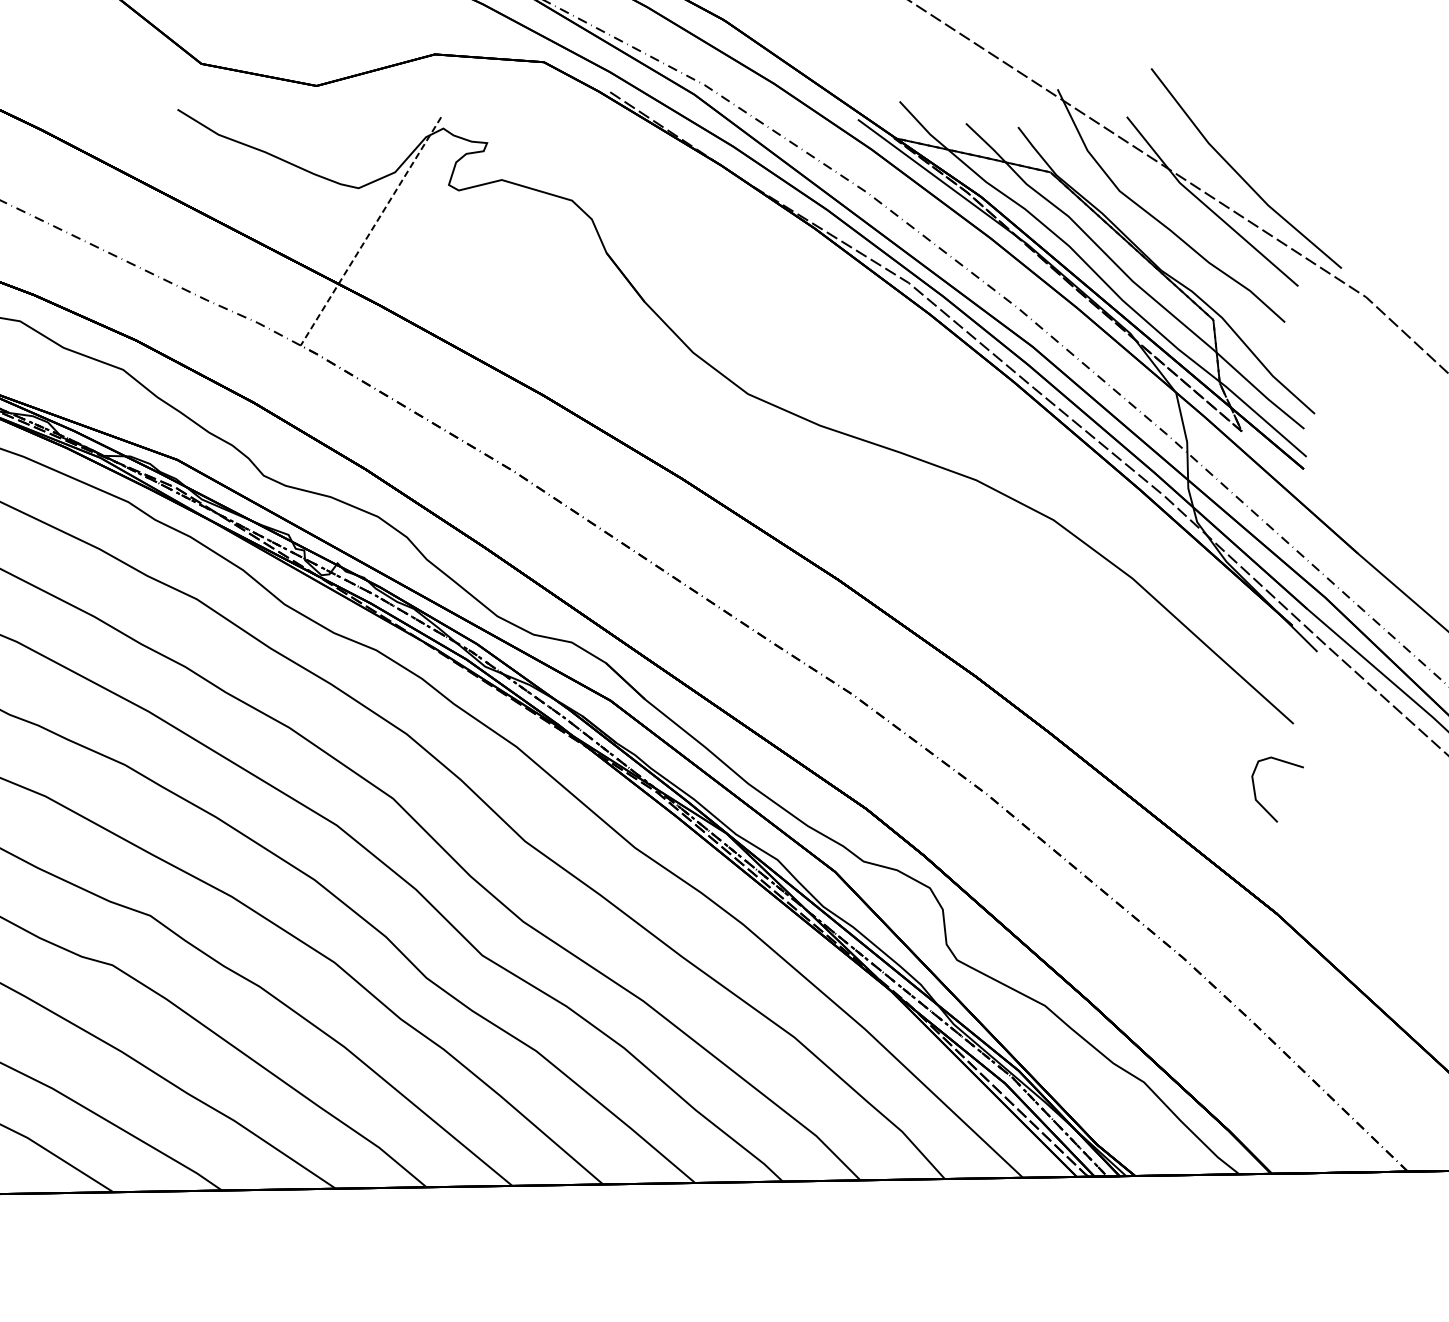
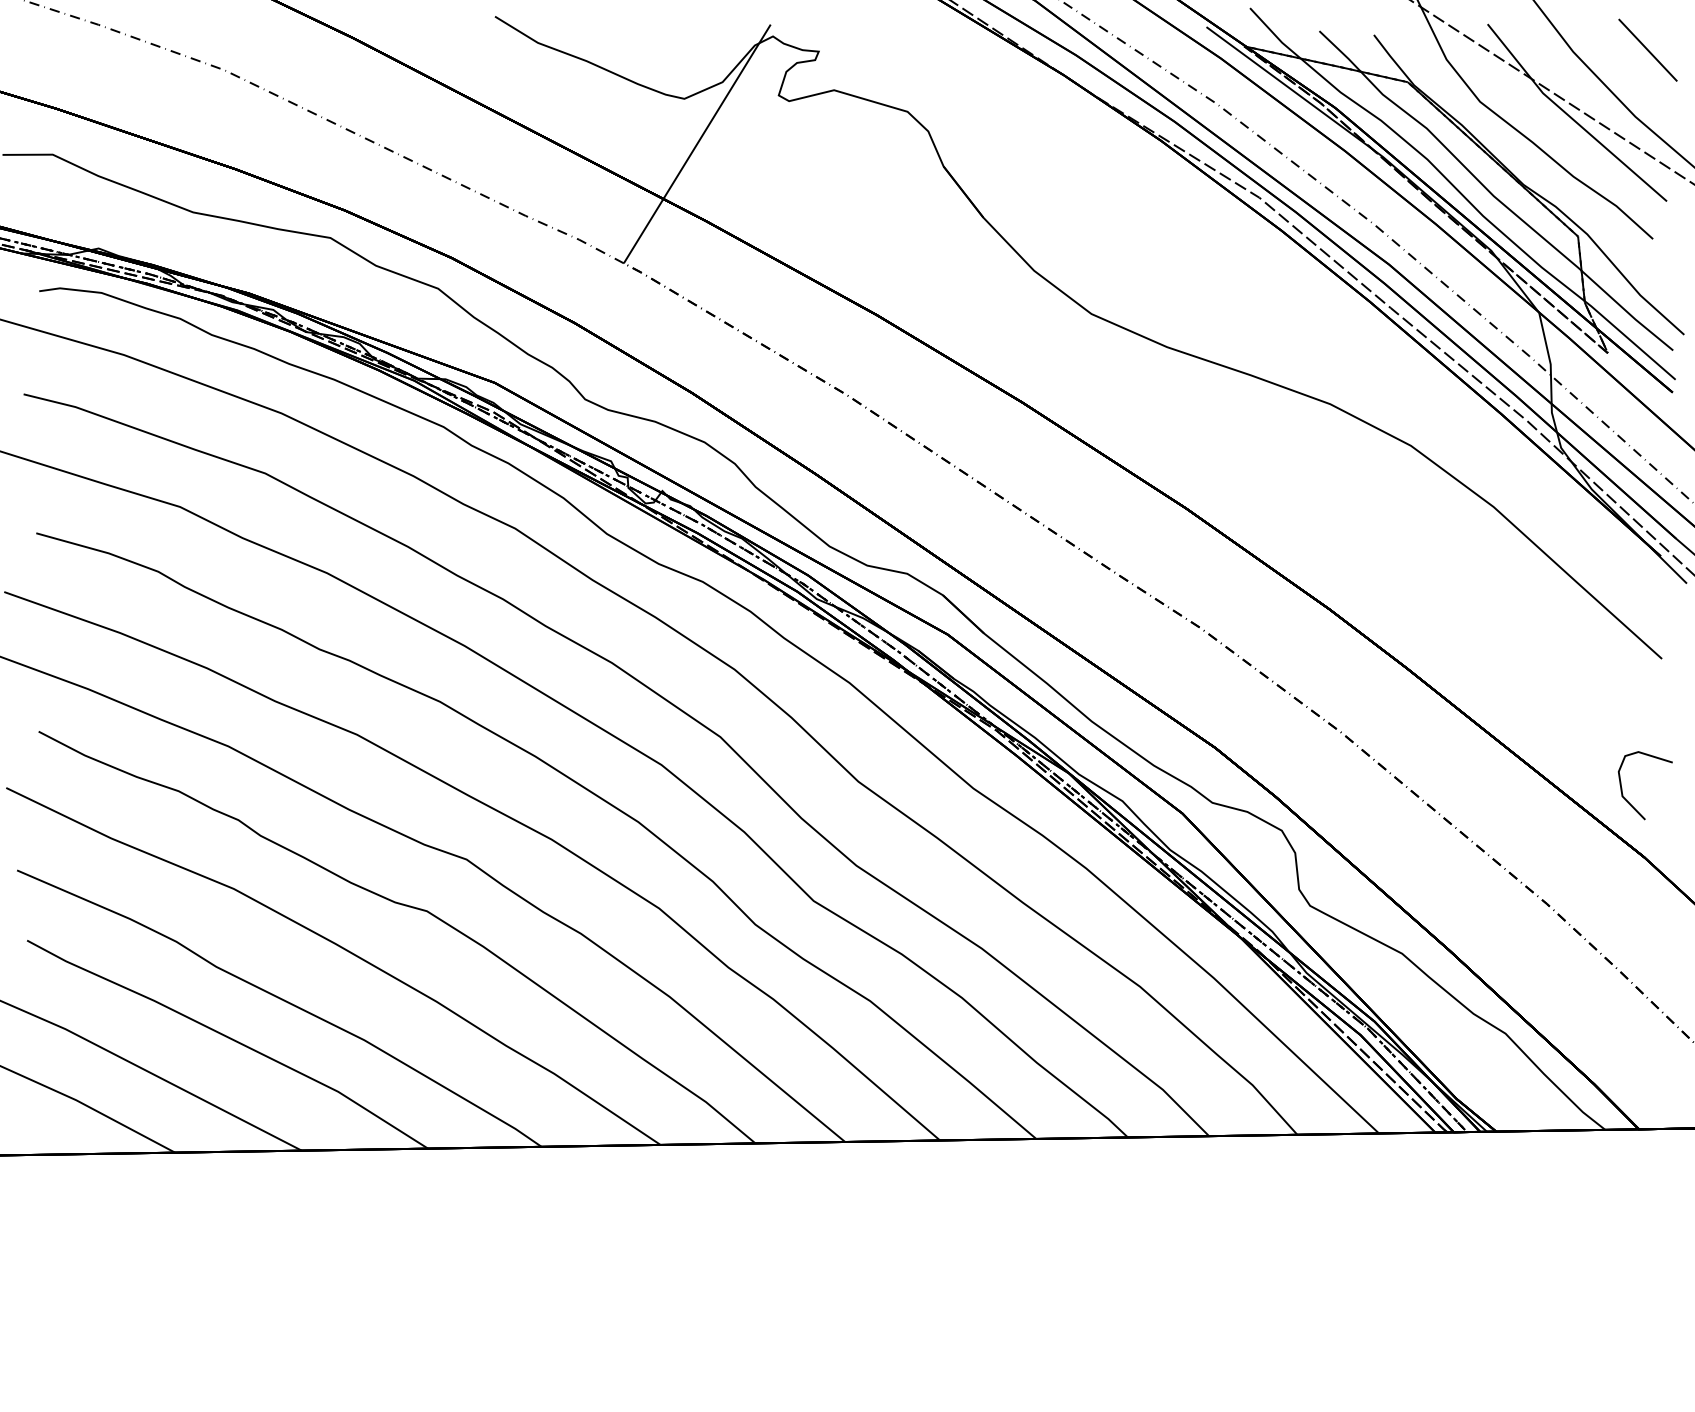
line: (1279, 141) -> (1647, 49), added
line: (371, 231) -> (697, 144), dashed -> solid
curve: (1255, 791) -> (1622, 787), moved

